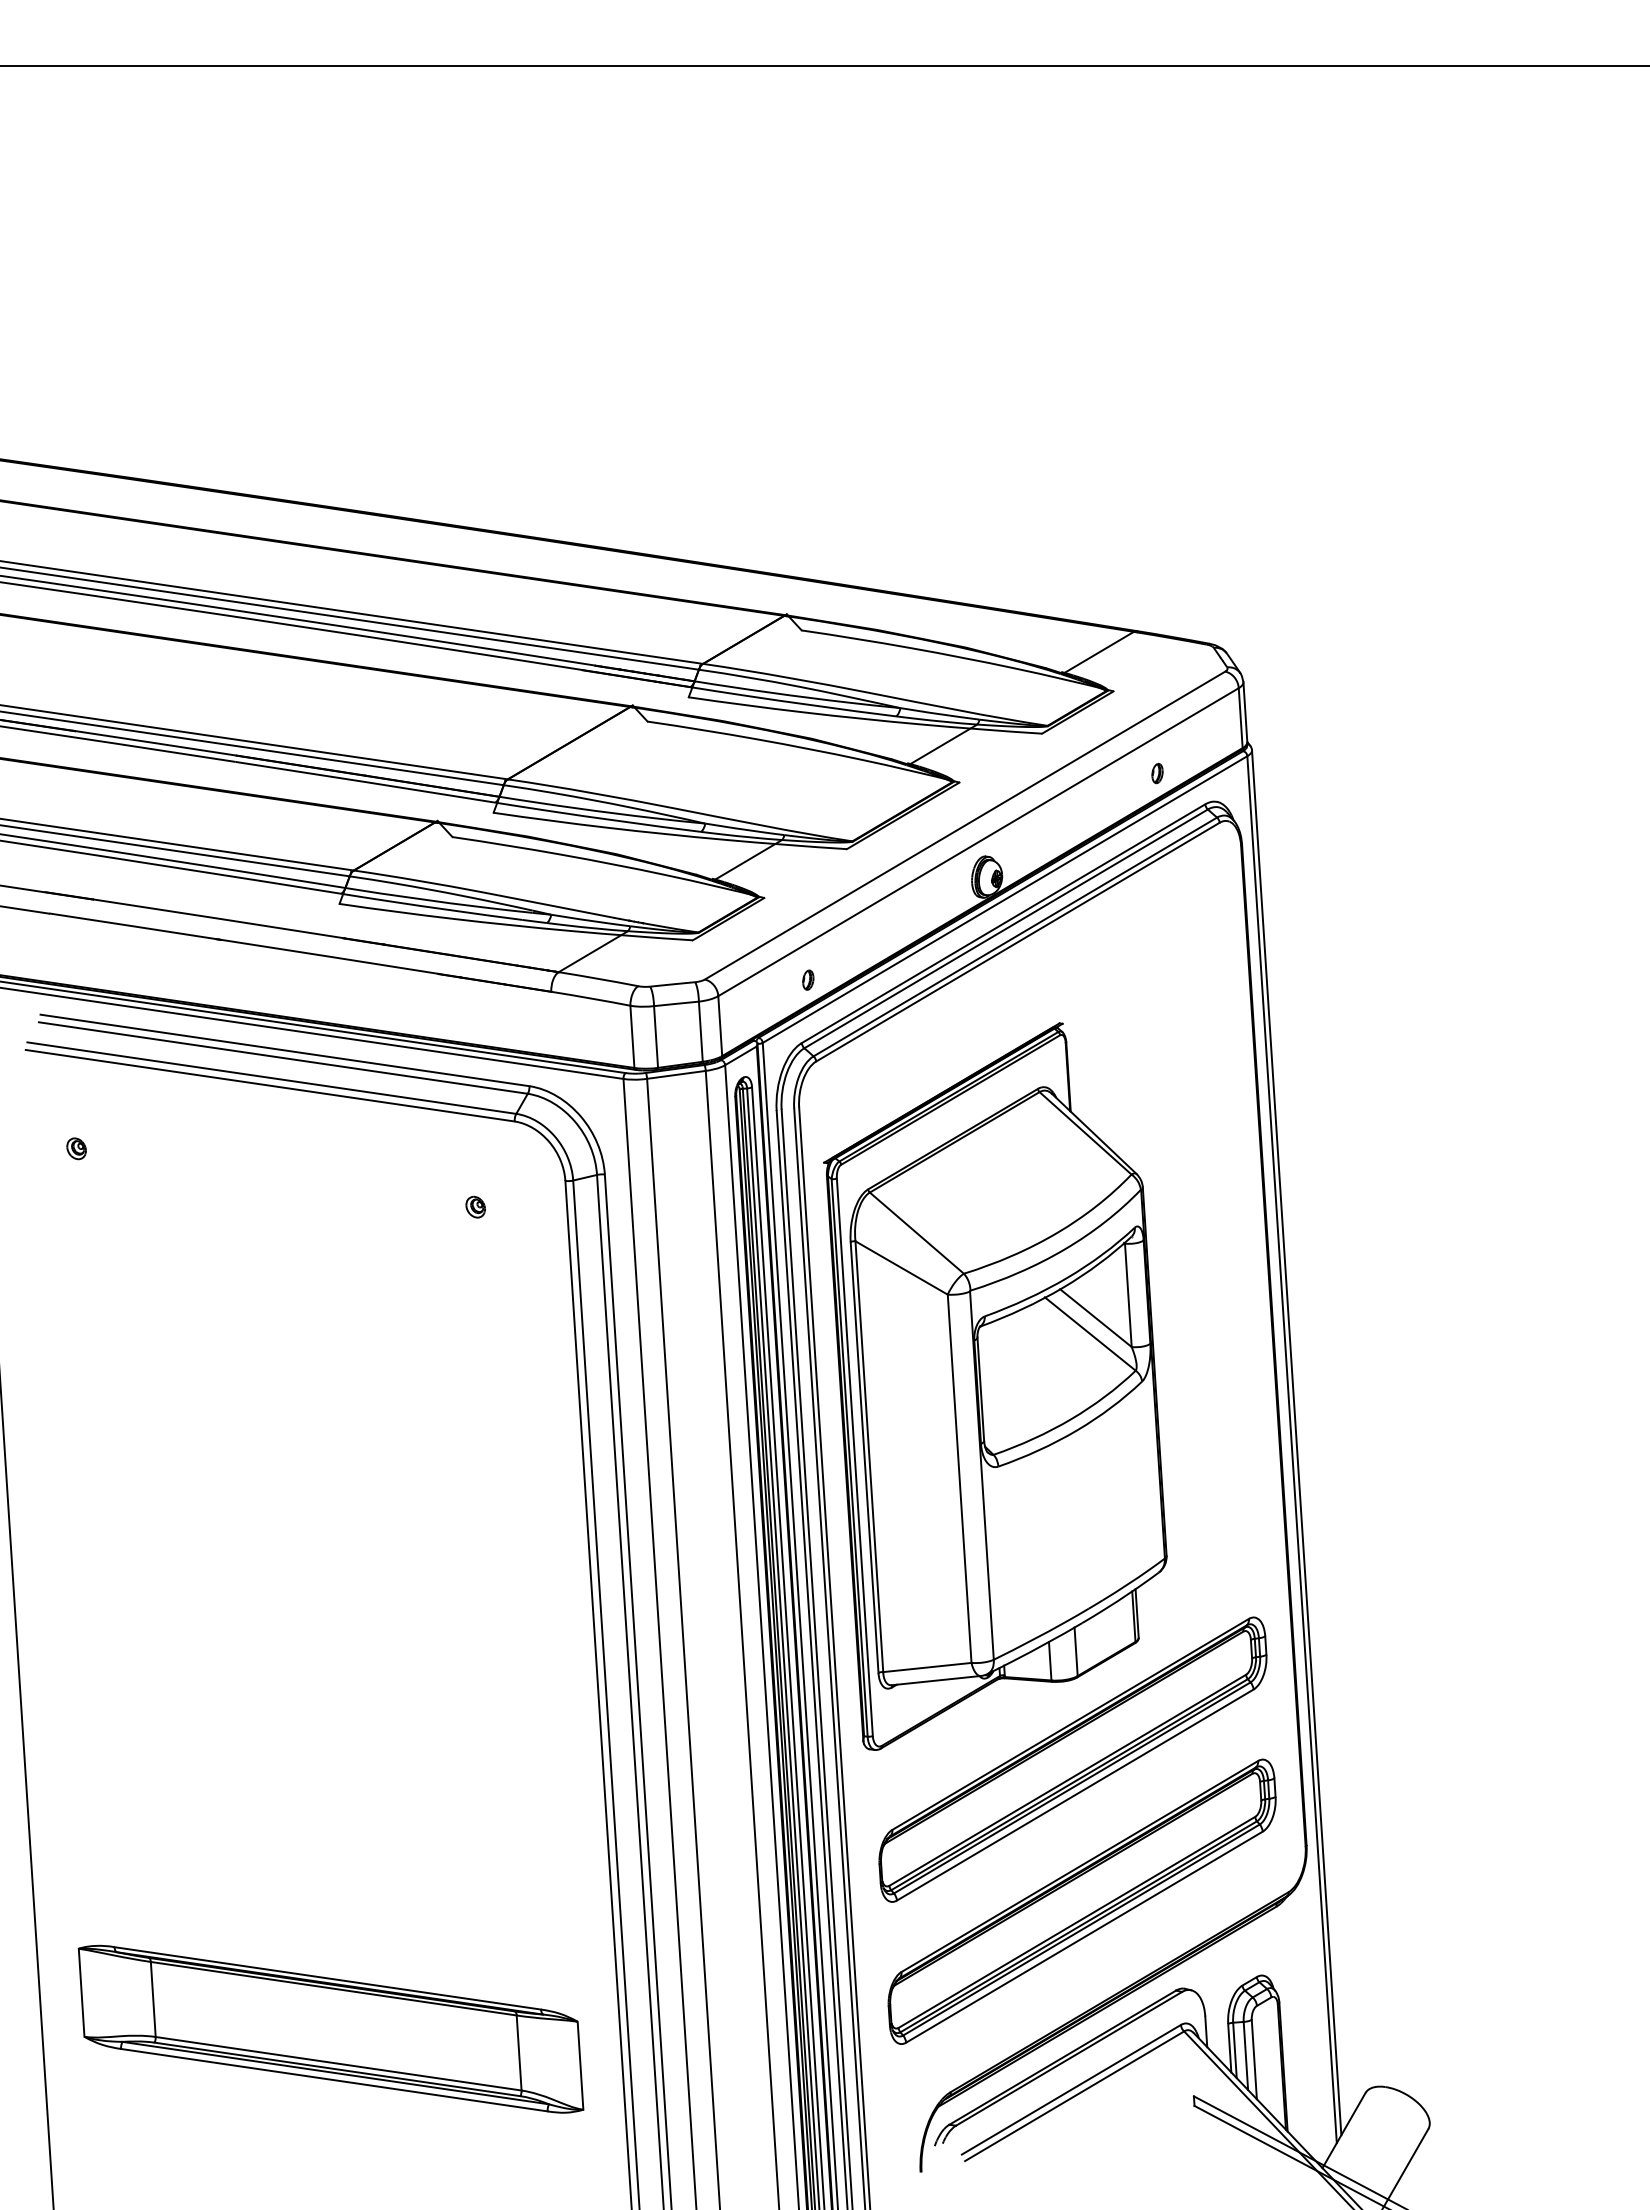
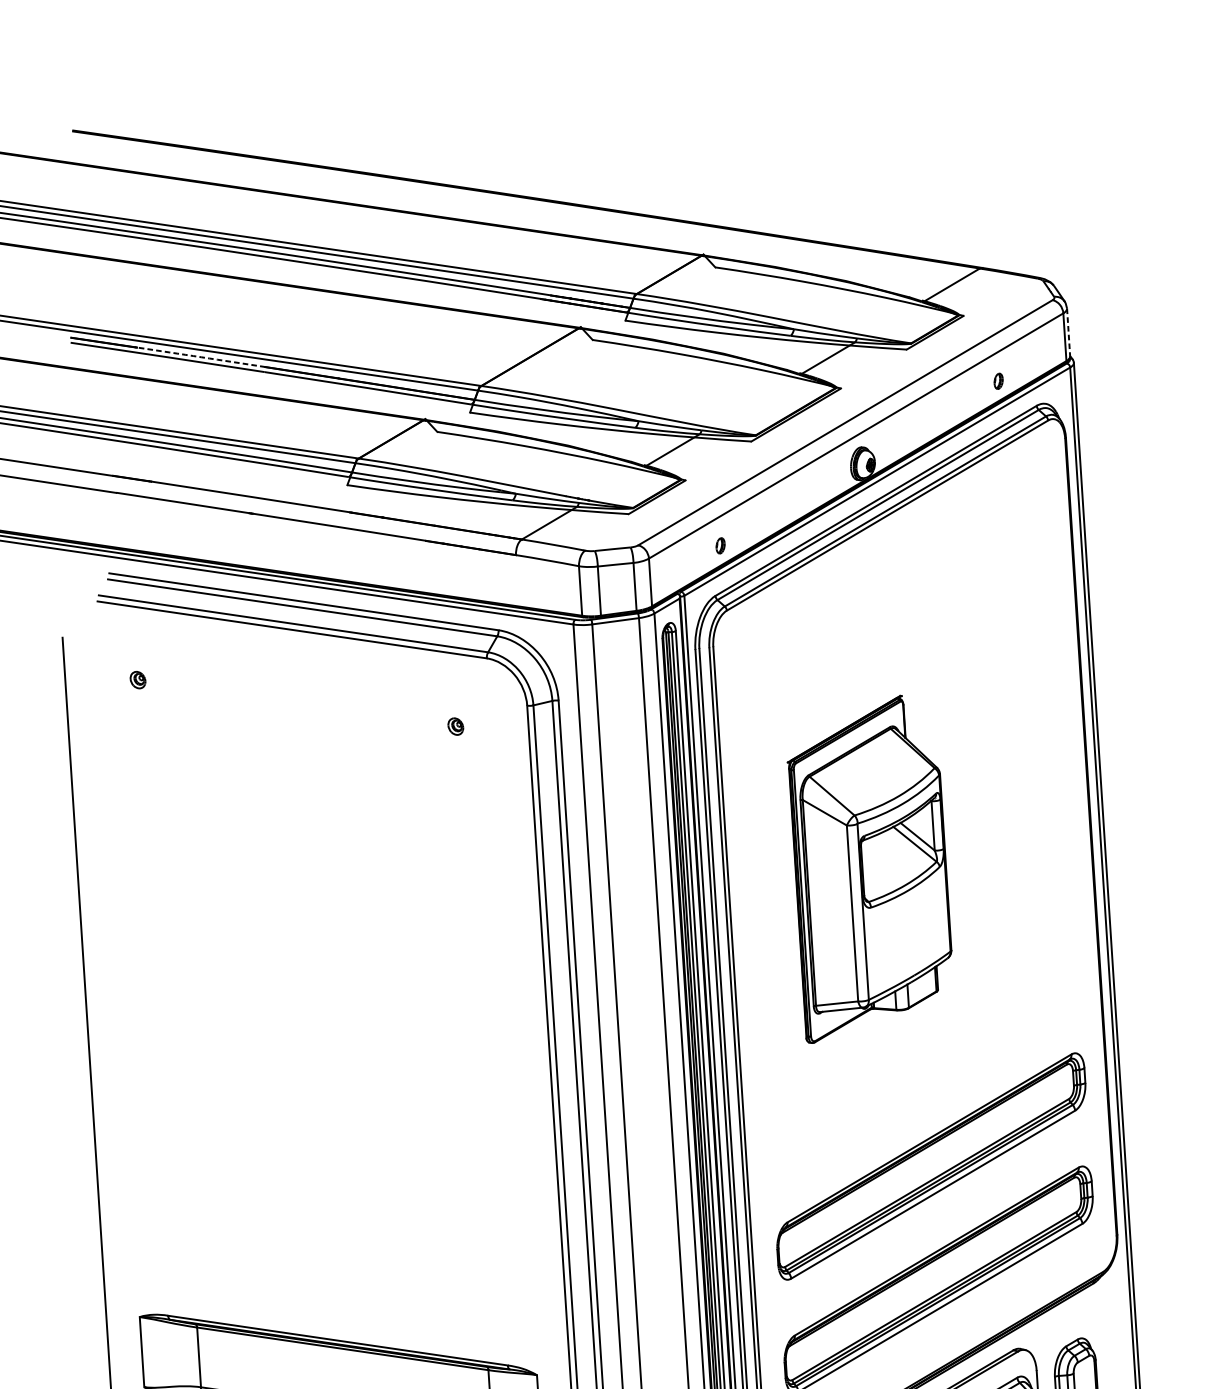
line: (1245, 712) -> (1068, 332), solid -> dashed
arc: (155, 743) -> (200, 357), solid -> dashed
part: (995, 1386) -> (869, 869), size x0.6

